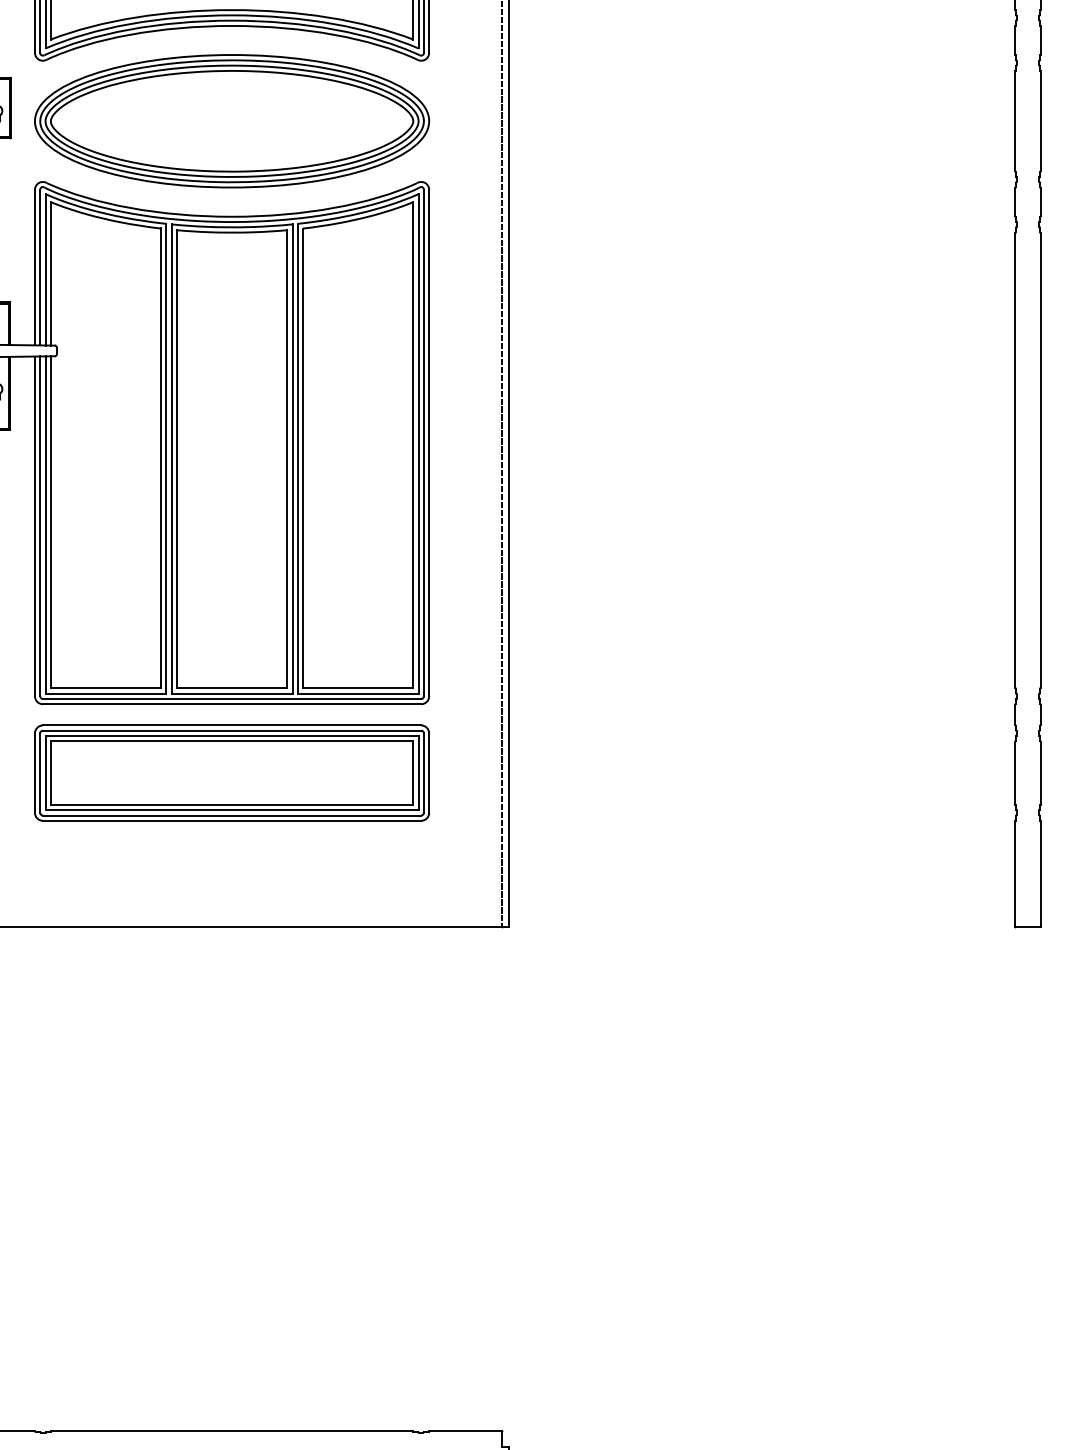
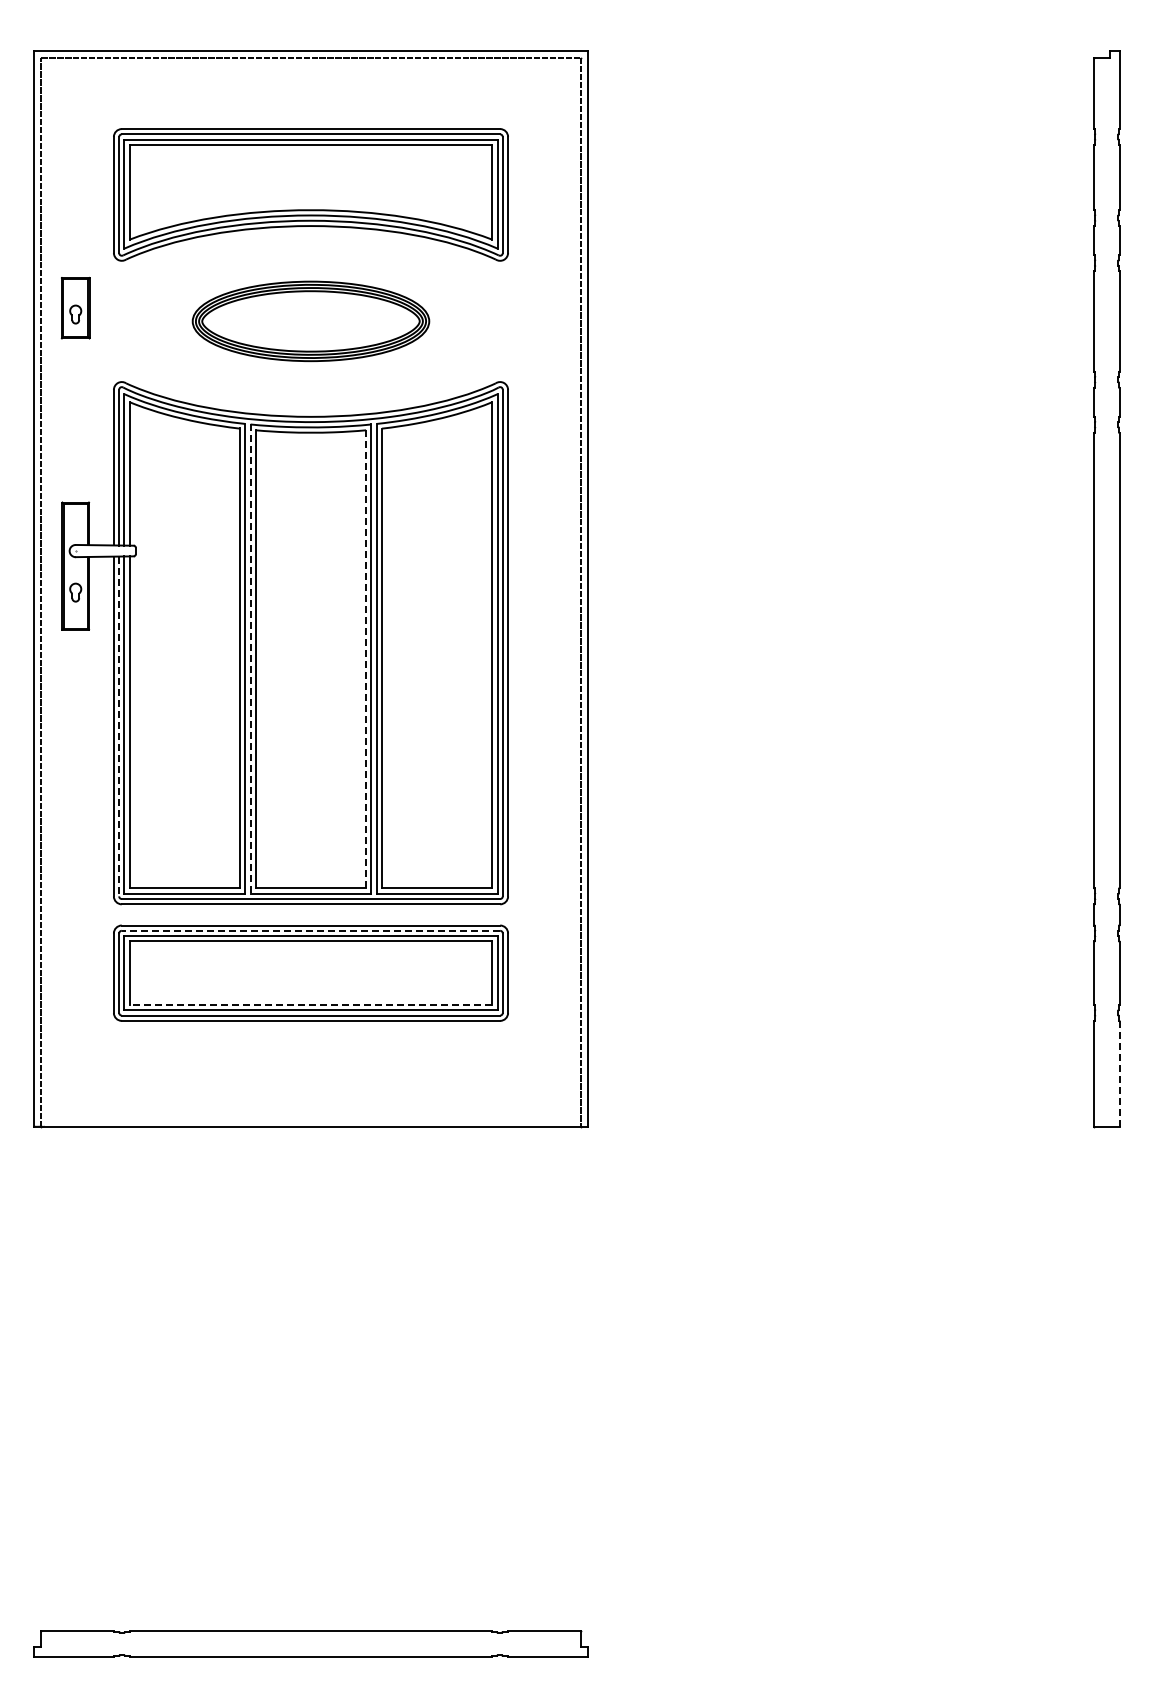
part: (231, 121) -> (310, 321), size x0.6
line: (287, 458) -> (366, 658), solid -> dashed
line: (171, 459) -> (250, 659), solid -> dashed
line: (40, 526) -> (119, 726), solid -> dashed
line: (231, 730) -> (310, 930), solid -> dashed
line: (231, 805) -> (310, 1005), solid -> dashed
line: (1040, 874) -> (1119, 1074), solid -> dashed

